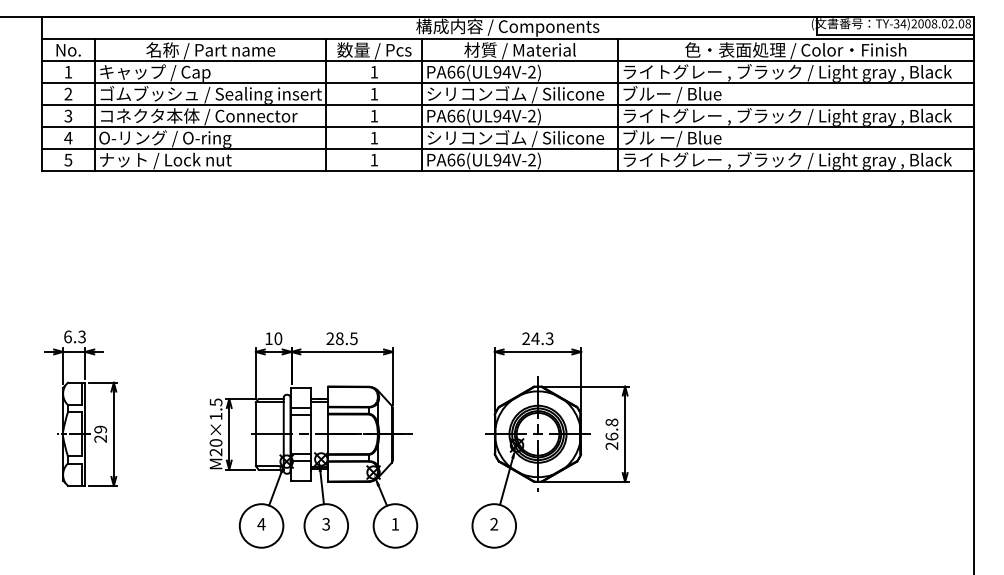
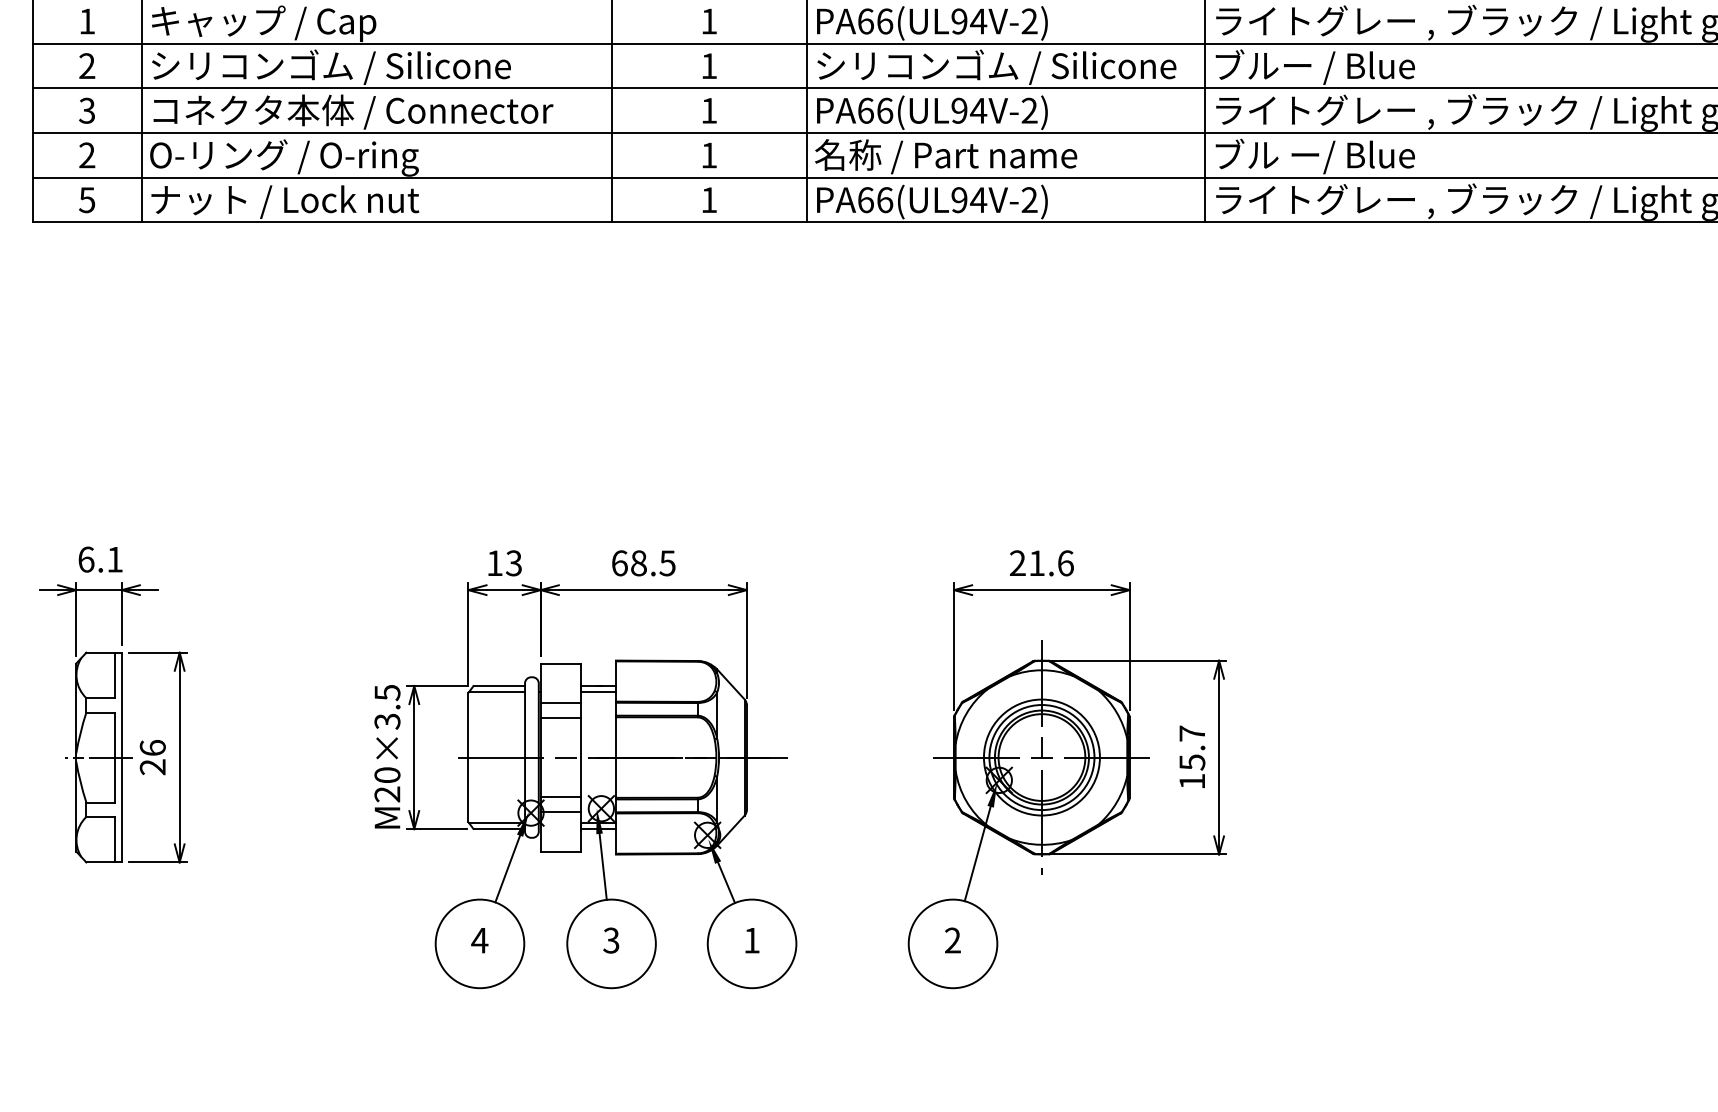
text: (210, 94) -> (376, 66), ゴムブッシュ / Sealing insert -> シリコンゴム / Silicone
text: (68, 137) -> (87, 154), 4 -> 2
text: (515, 138) -> (996, 156), シリコンゴム / Silicone -> 名称 / Part name
text: (81, 336) -> (113, 558), 6.3 -> 6.1
text: (278, 338) -> (514, 562), 10 -> 13
text: (330, 338) -> (620, 562), 28.5 -> 68.5
text: (542, 338) -> (1051, 562), 24.3 -> 21.6
text: (215, 416) -> (386, 721), M20×1.5 -> M20×3.5
text: (100, 429) -> (152, 747), 29 -> 26
text: (611, 433) -> (1191, 755), 26.8 -> 15.7

